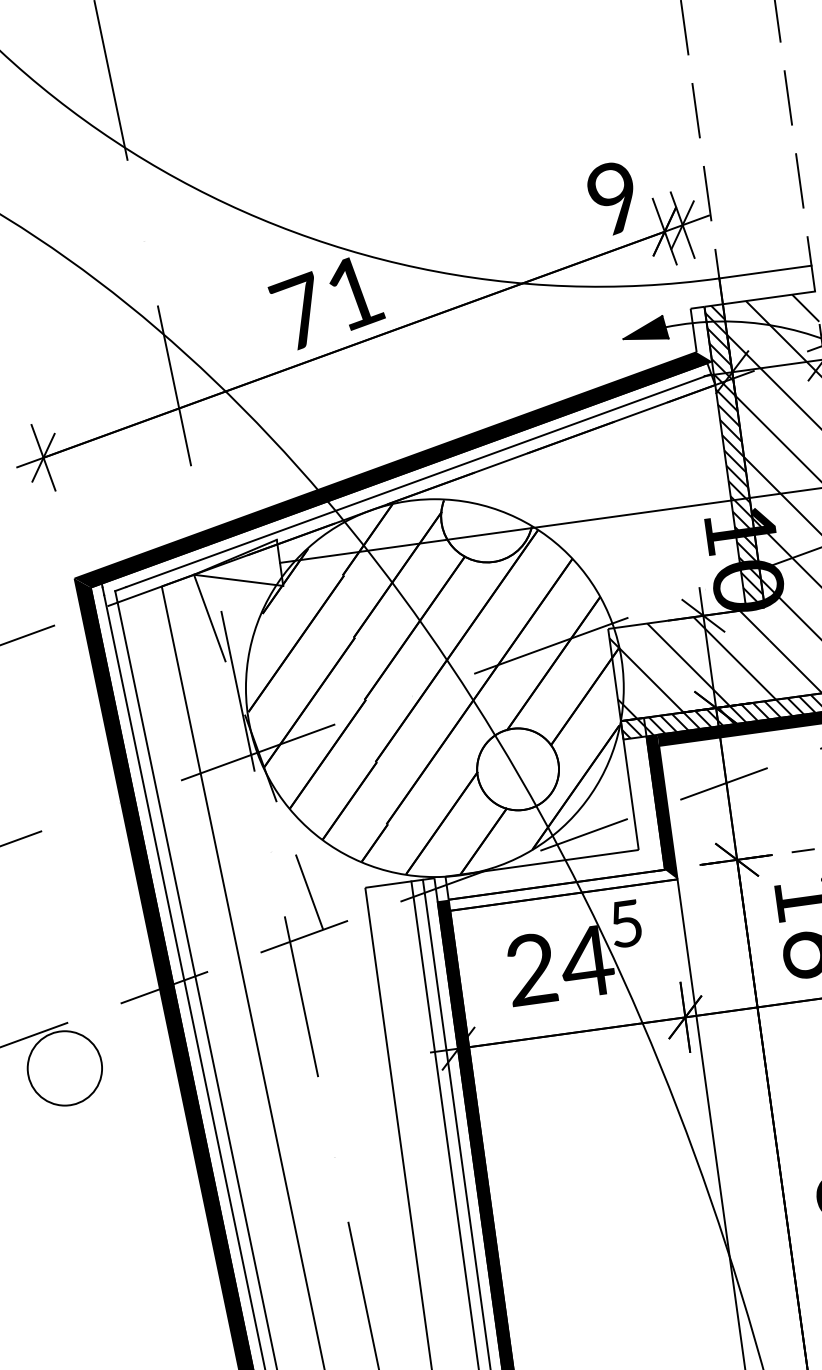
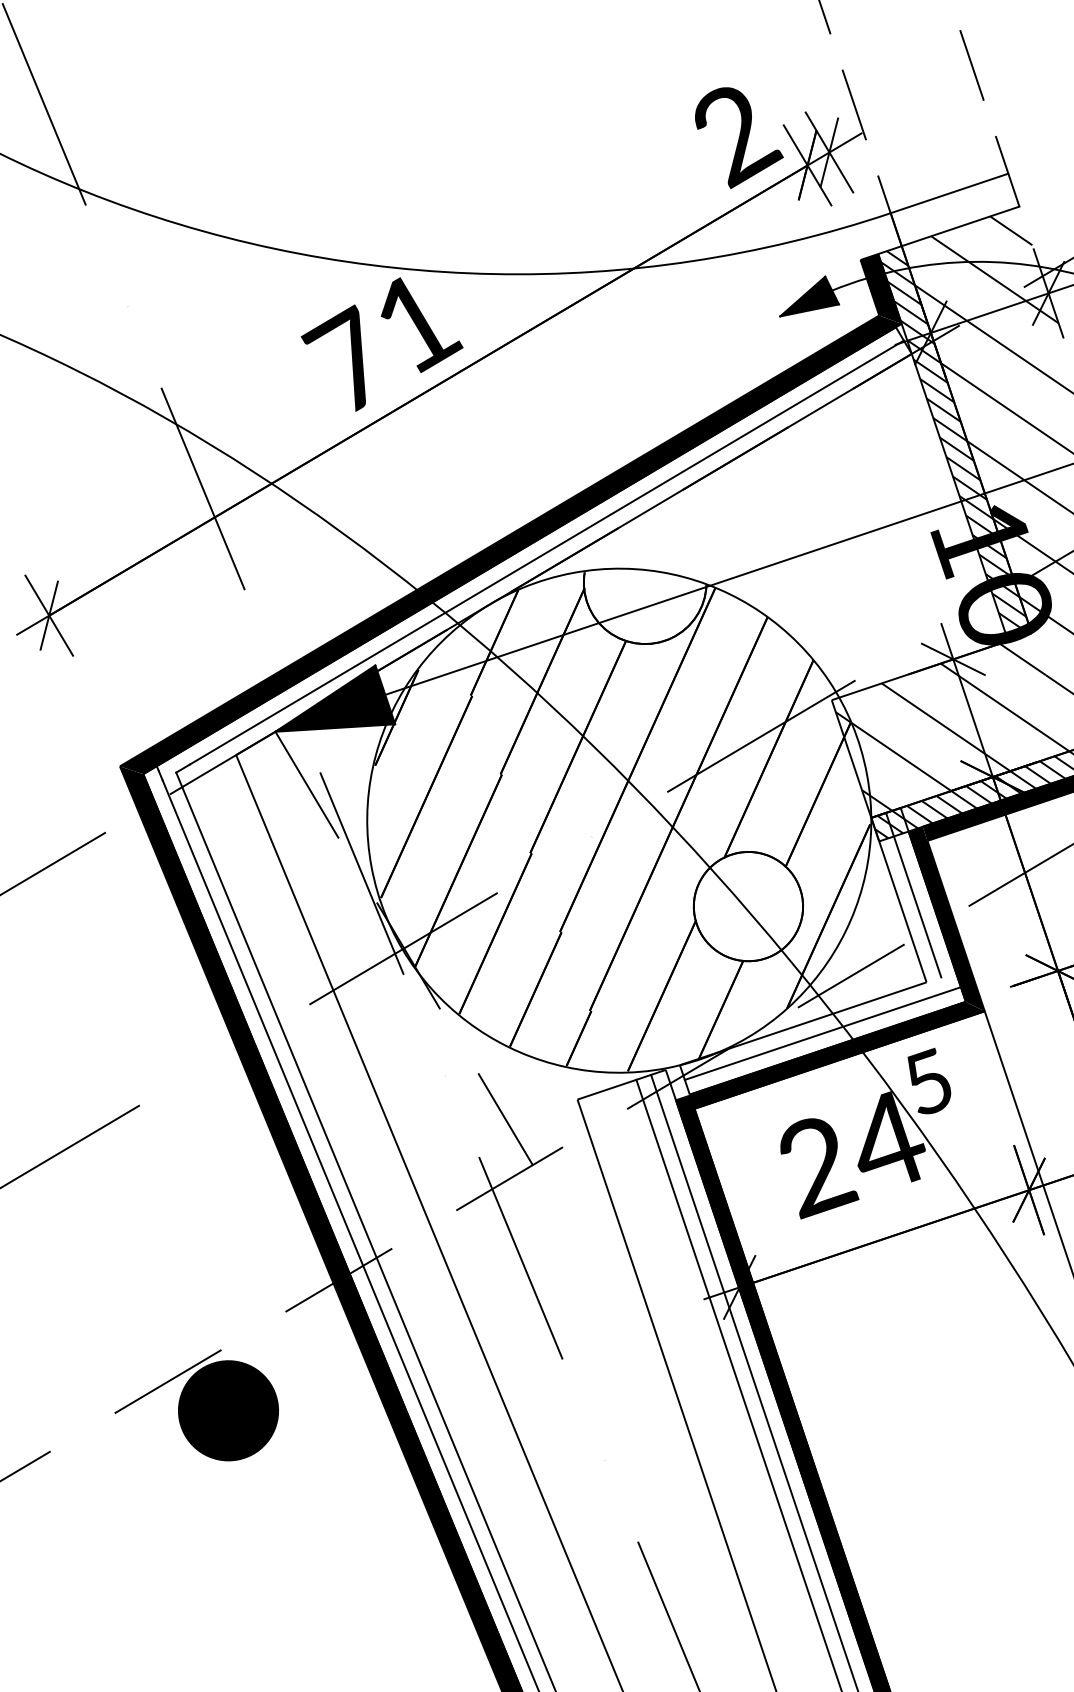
text: (617, 200) -> (737, 136), 9 -> 2
fill: (701, 333) -> (880, 289), added
fill: (238, 562) -> (330, 704), added
line: (641, 783) -> (913, 894), added
line: (555, 873) -> (823, 1033), added
fill: (562, 889) -> (836, 1053), added
fill: (64, 1068) -> (227, 1411), added

